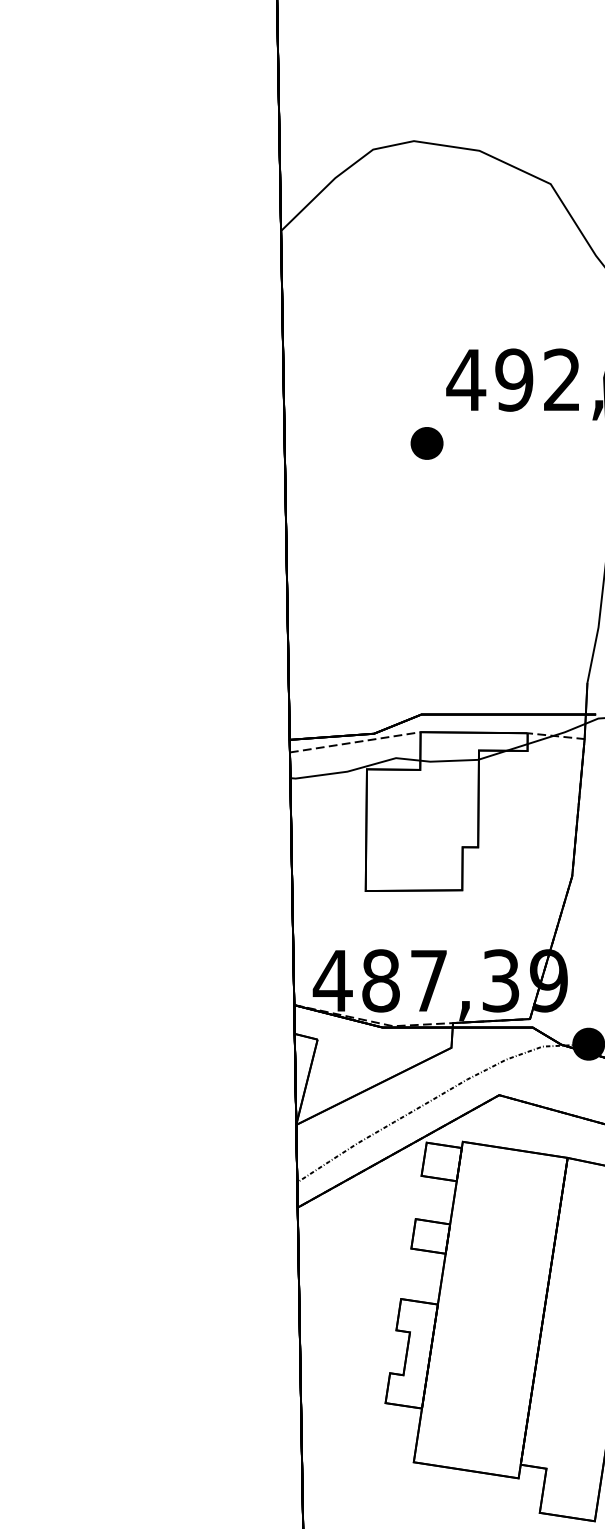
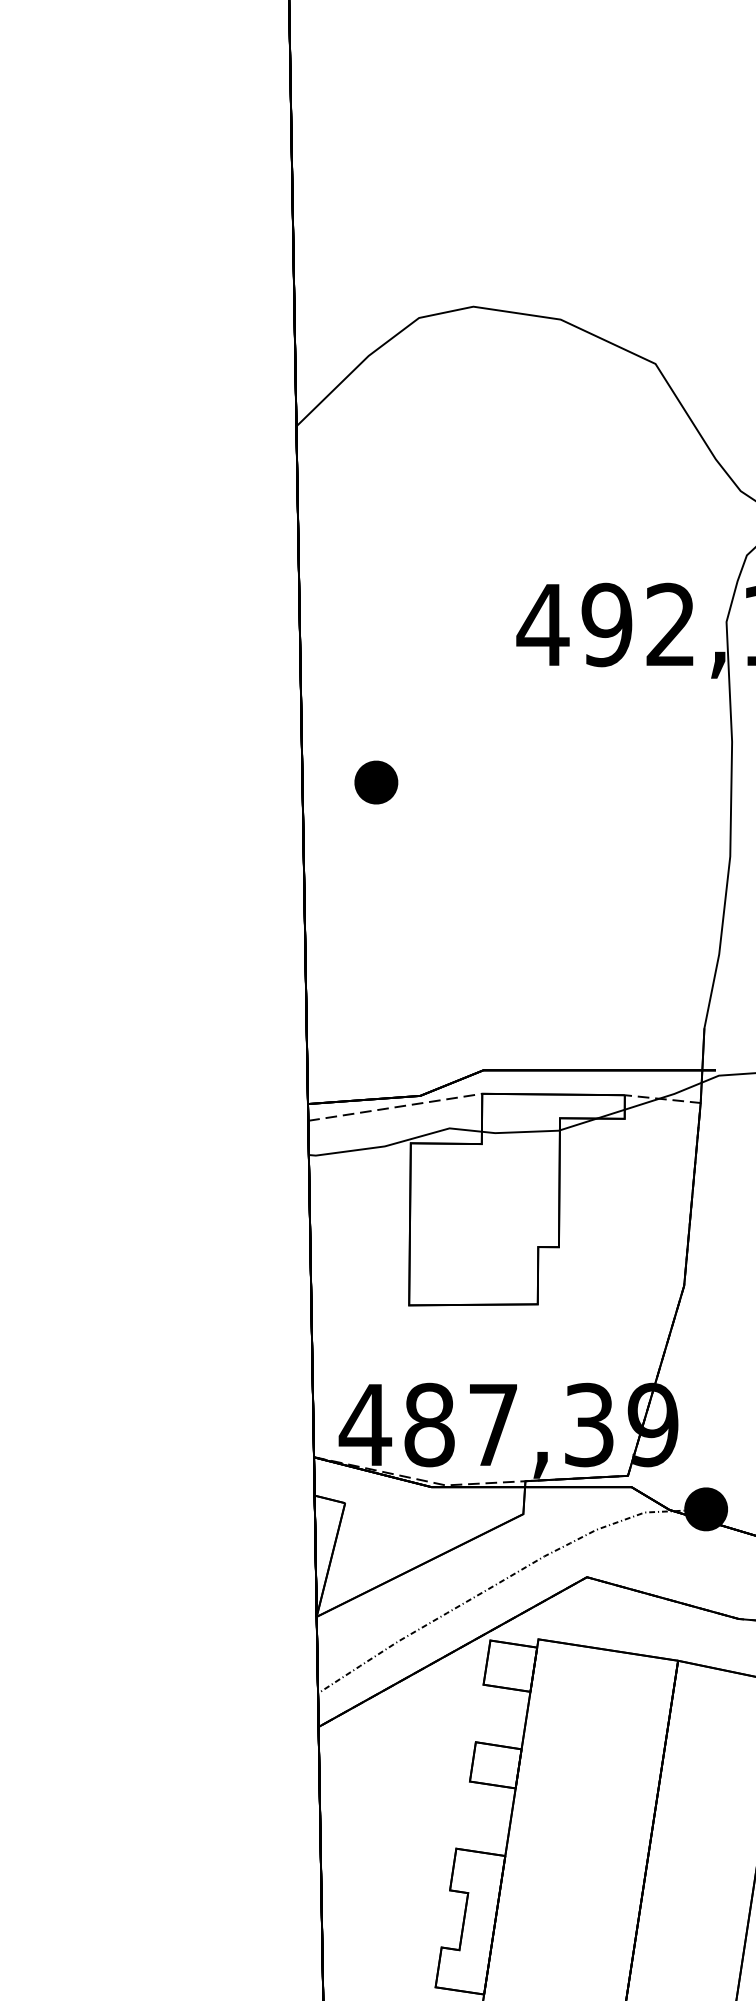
part: (426, 443) -> (375, 782), moved

